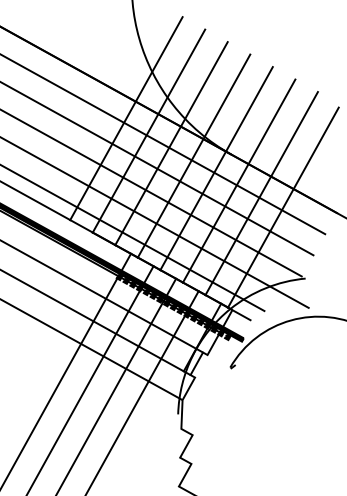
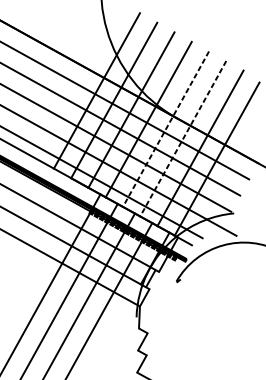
line: (216, 169) -> (165, 129), solid -> dashed
line: (238, 181) -> (182, 139), solid -> dashed

